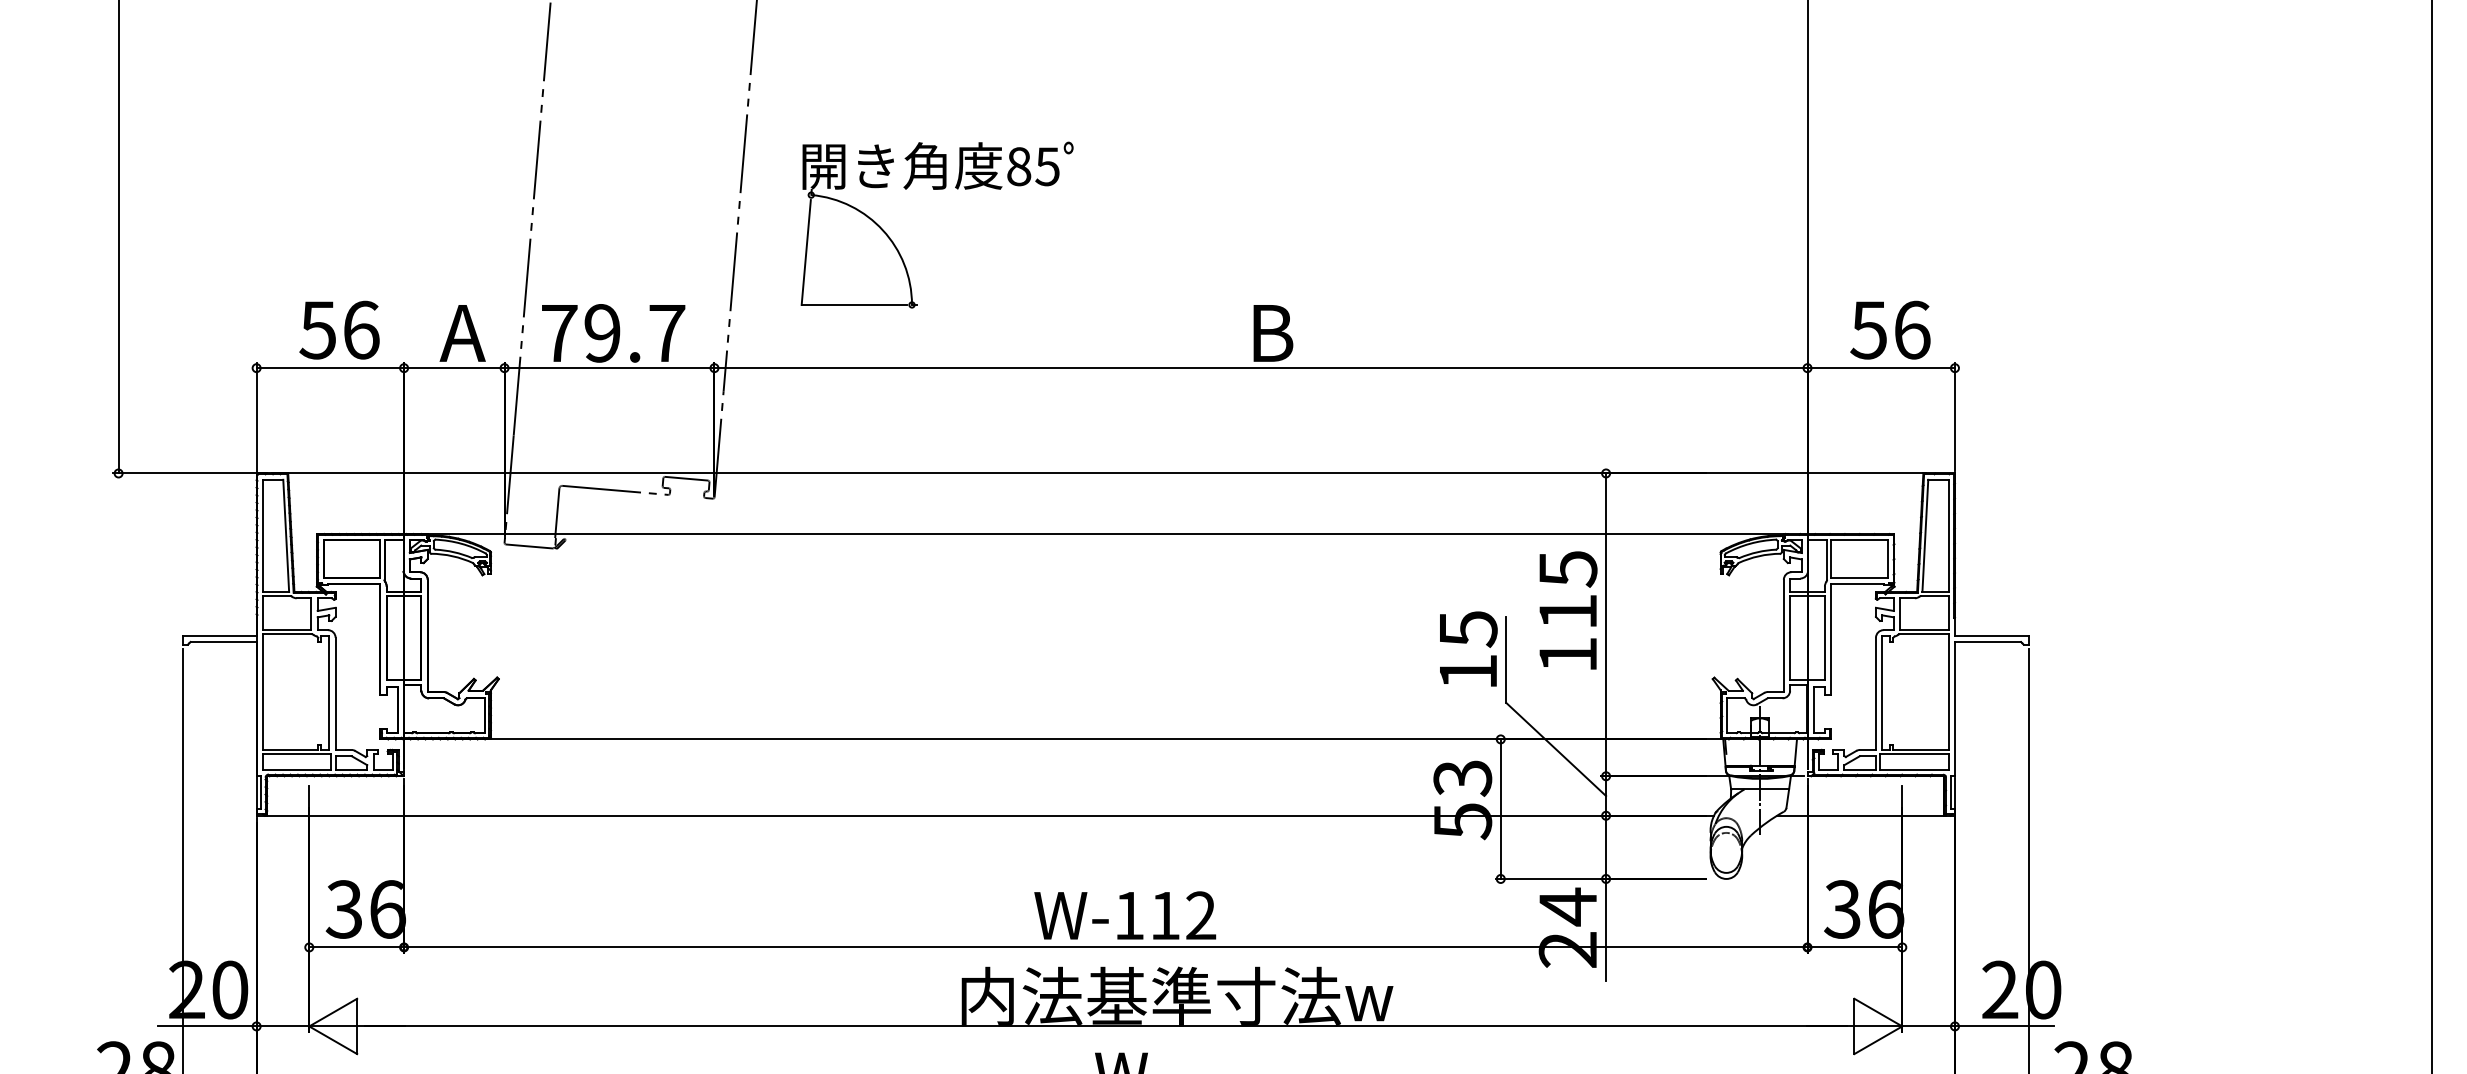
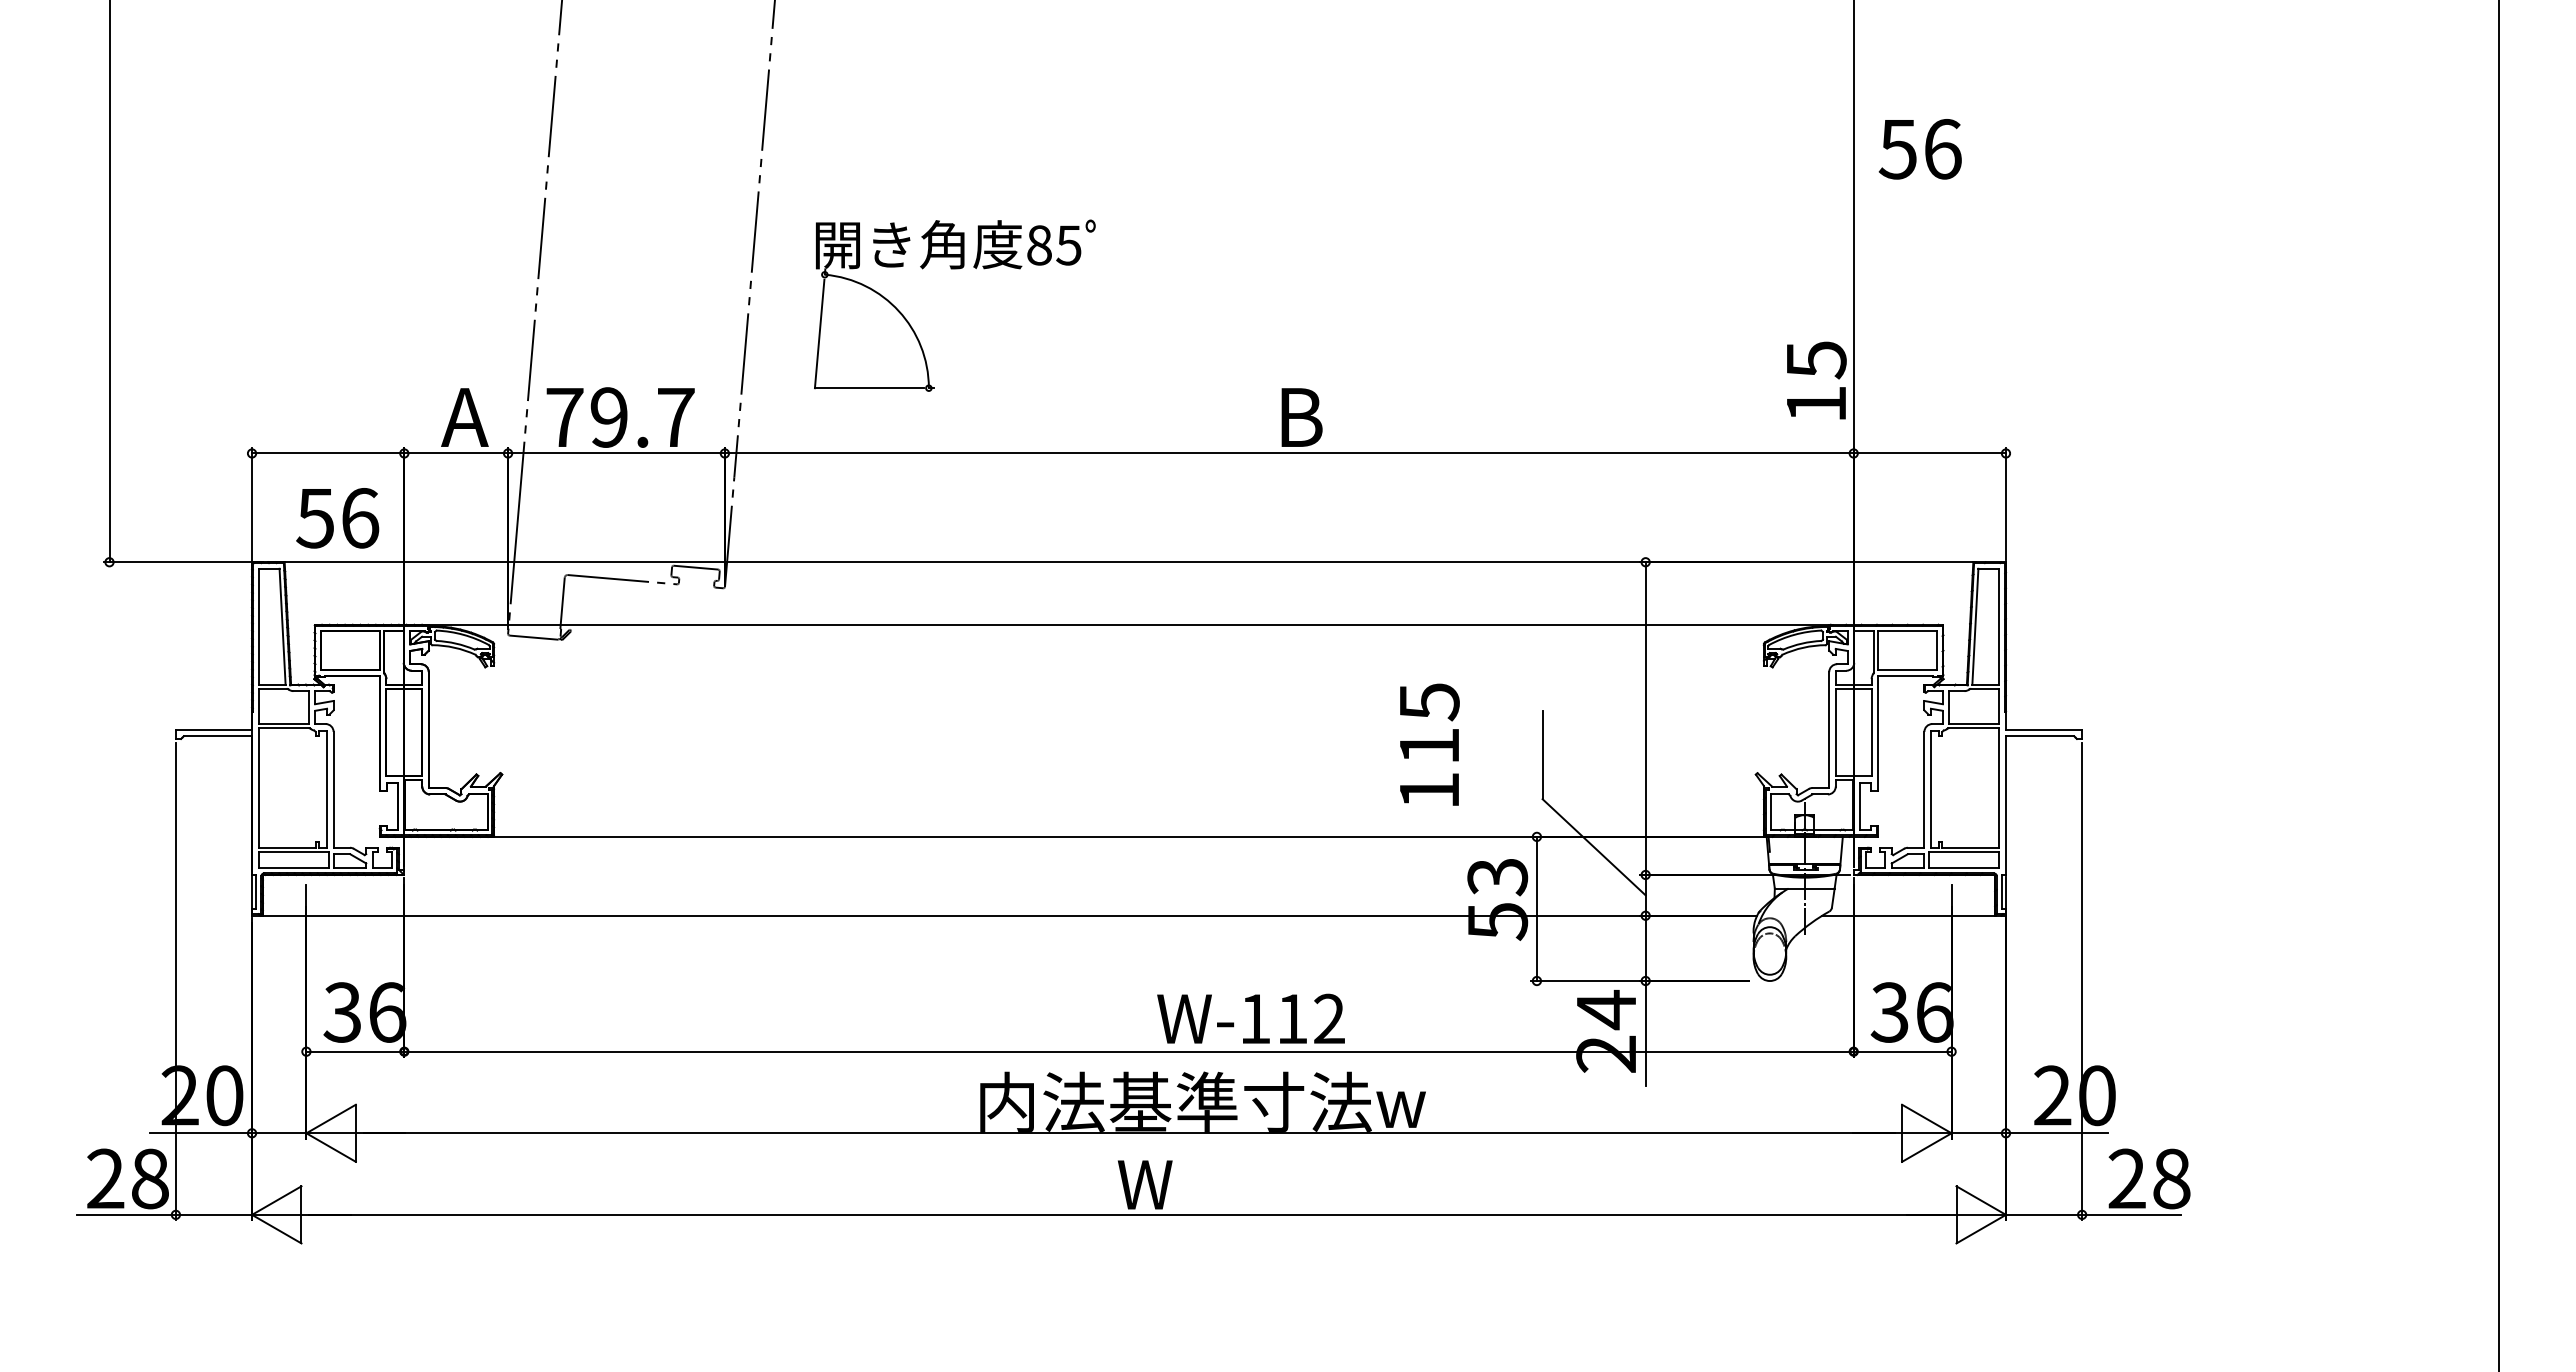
text: (339, 330) -> (337, 518), moved
text: (1889, 330) -> (1919, 149), moved
text: (1568, 610) -> (1429, 744), moved
text: (1468, 648) -> (1816, 380), moved
text: (1124, 915) -> (1250, 1018), moved

